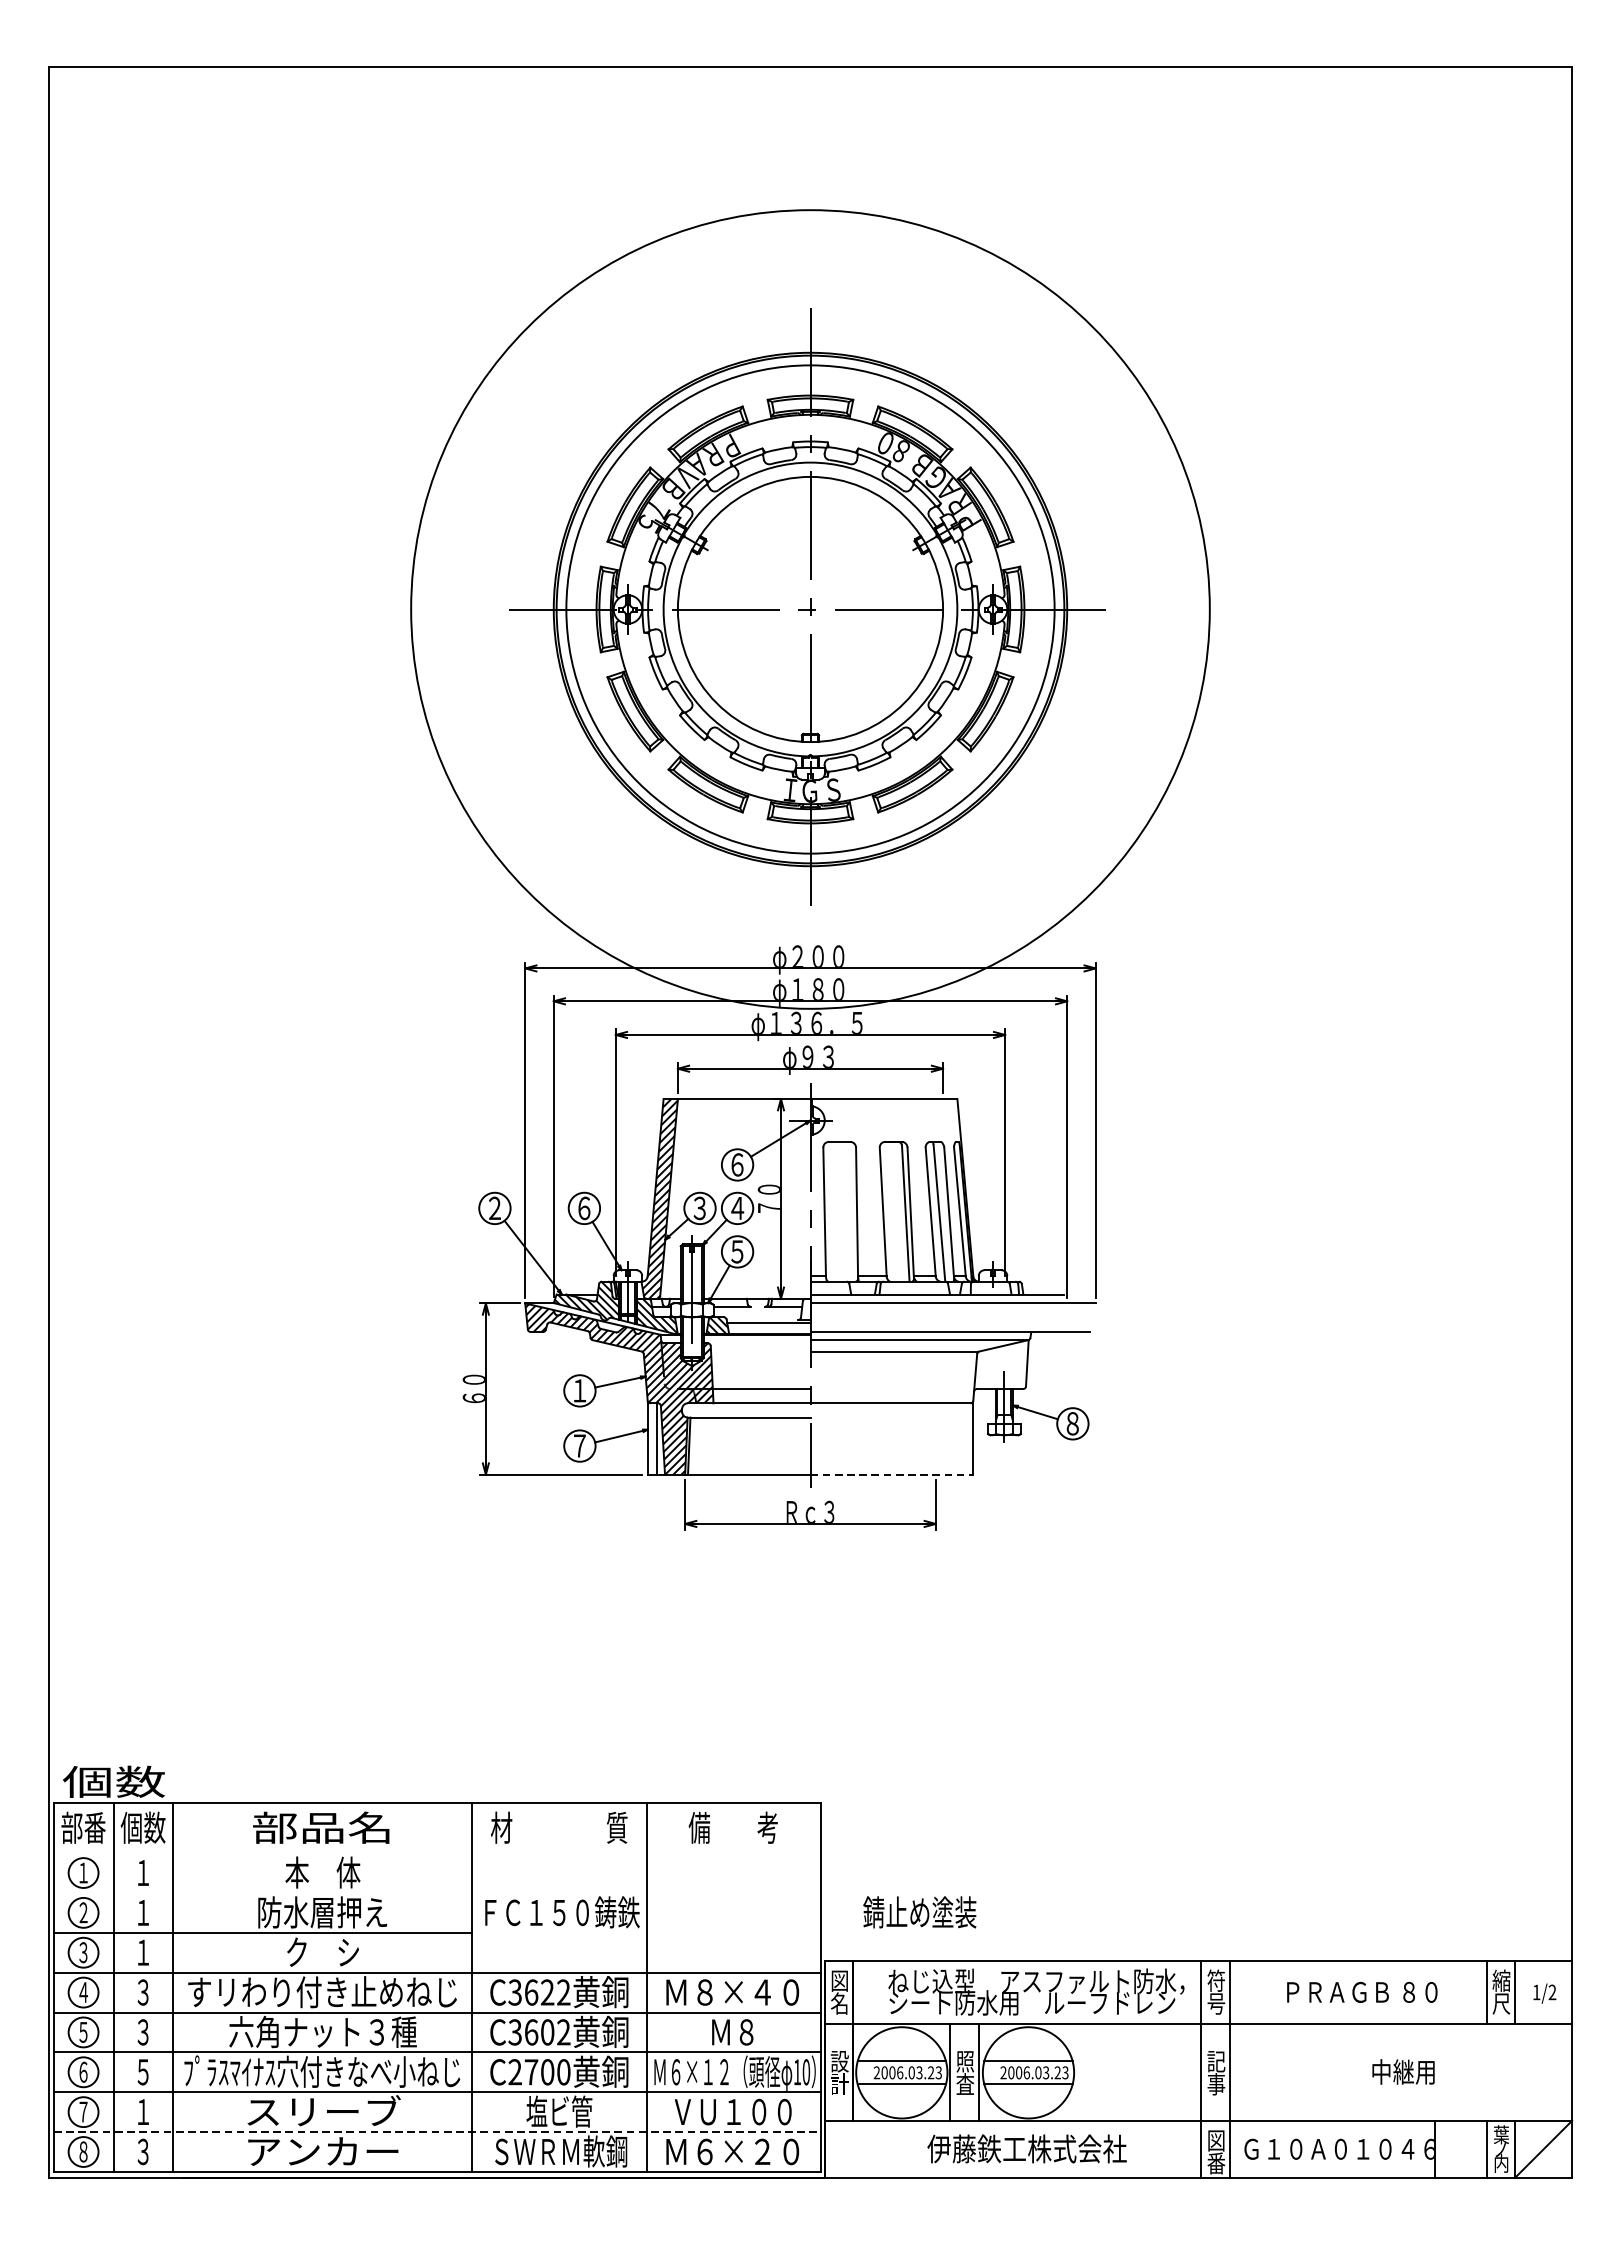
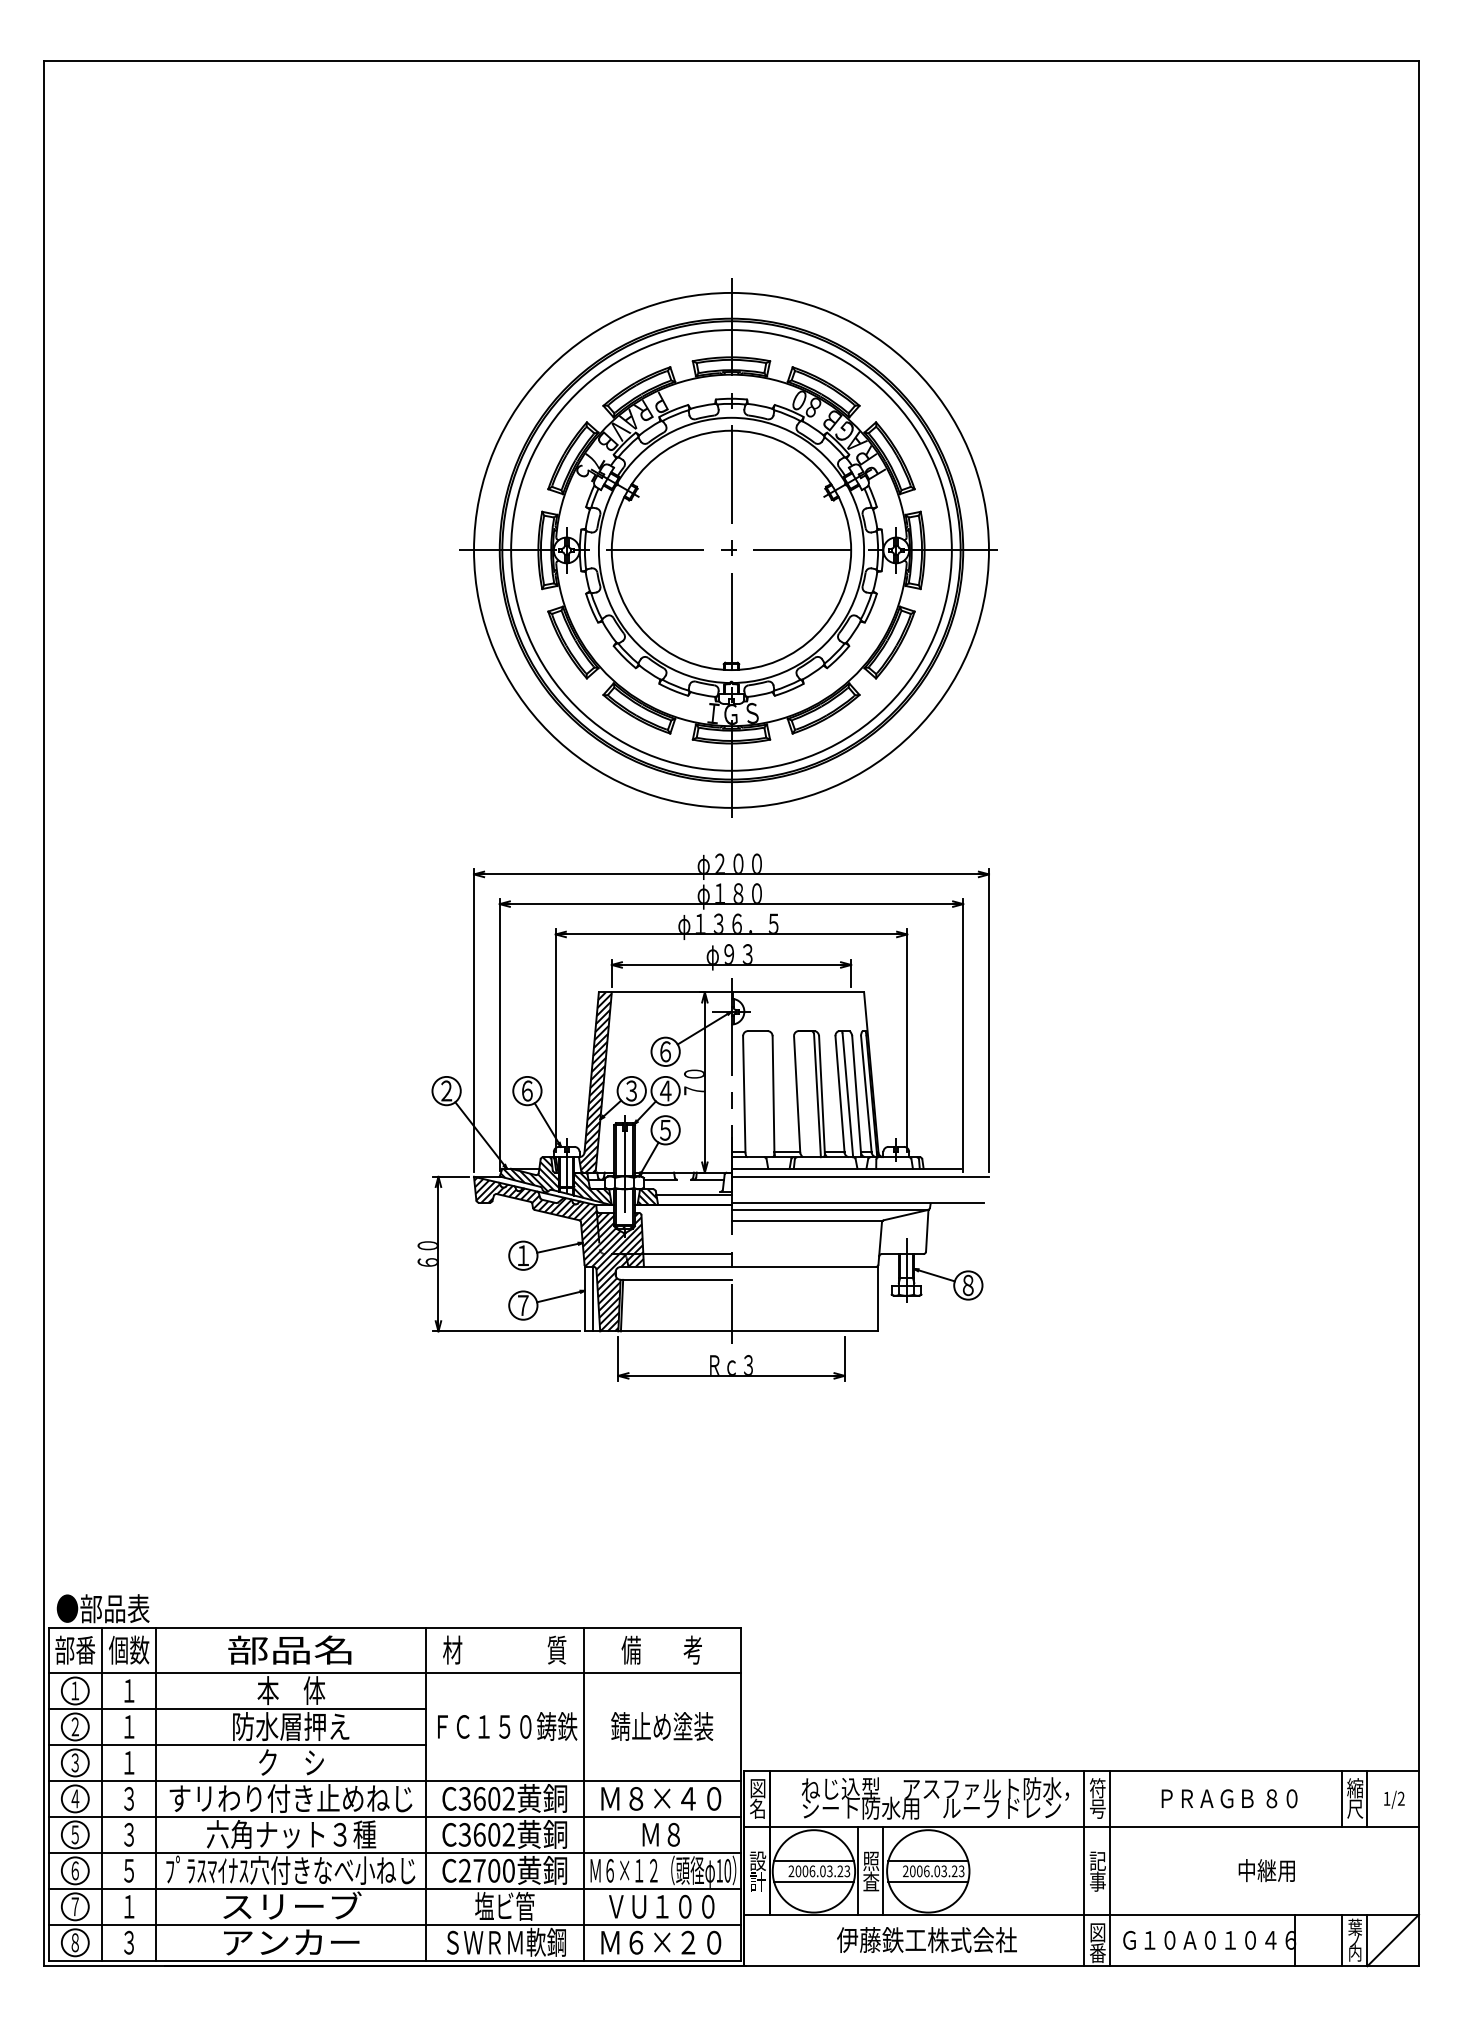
circle: (810, 608) -> (731, 549), size x0.71
line: (892, 1474) -> (805, 1331), dashed -> solid
text: (113, 1781) -> (102, 1608), 個数 -> ●部品表
line: (437, 1853) -> (394, 1673), added
line: (263, 1892) -> (237, 1708), added
text: (920, 1912) -> (662, 1726), moved
text: (547, 1992) -> (494, 1798), C3622 -> C3602
line: (438, 2131) -> (395, 1924), dashed -> solid

